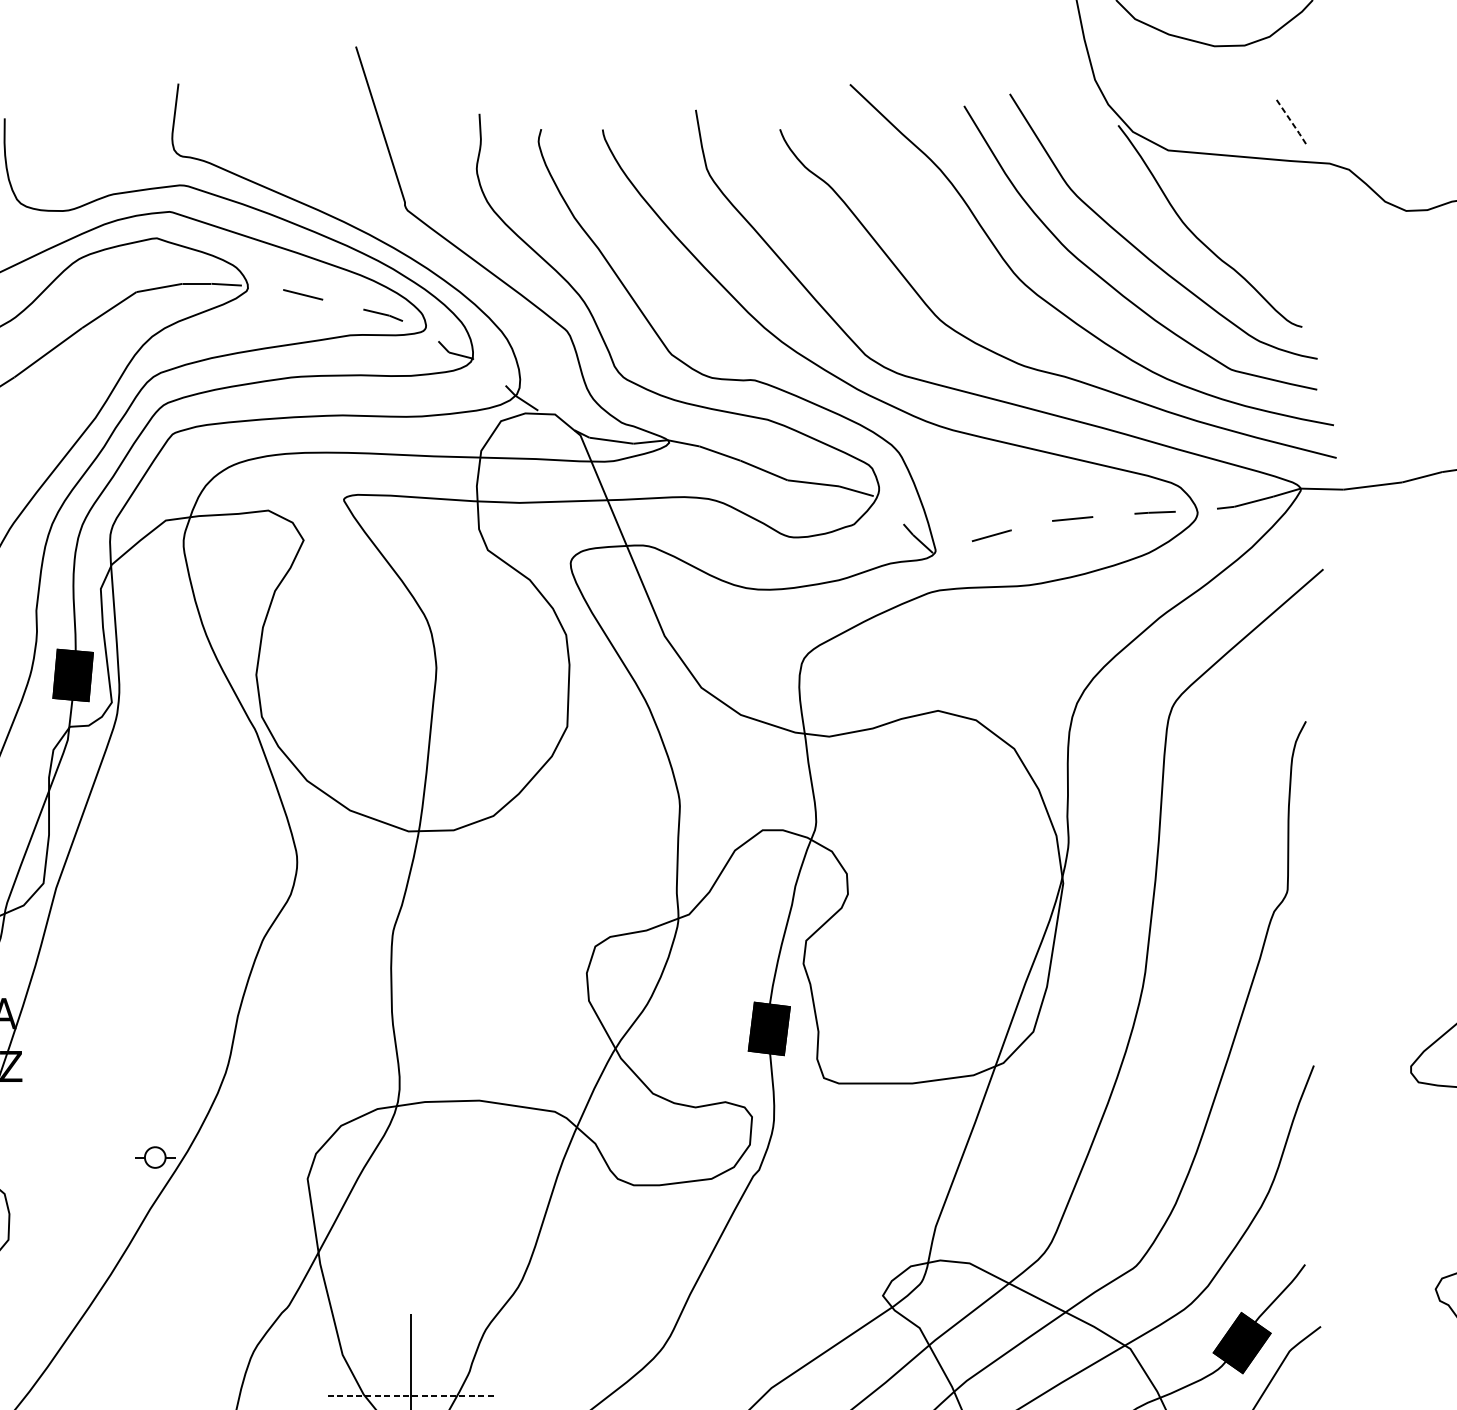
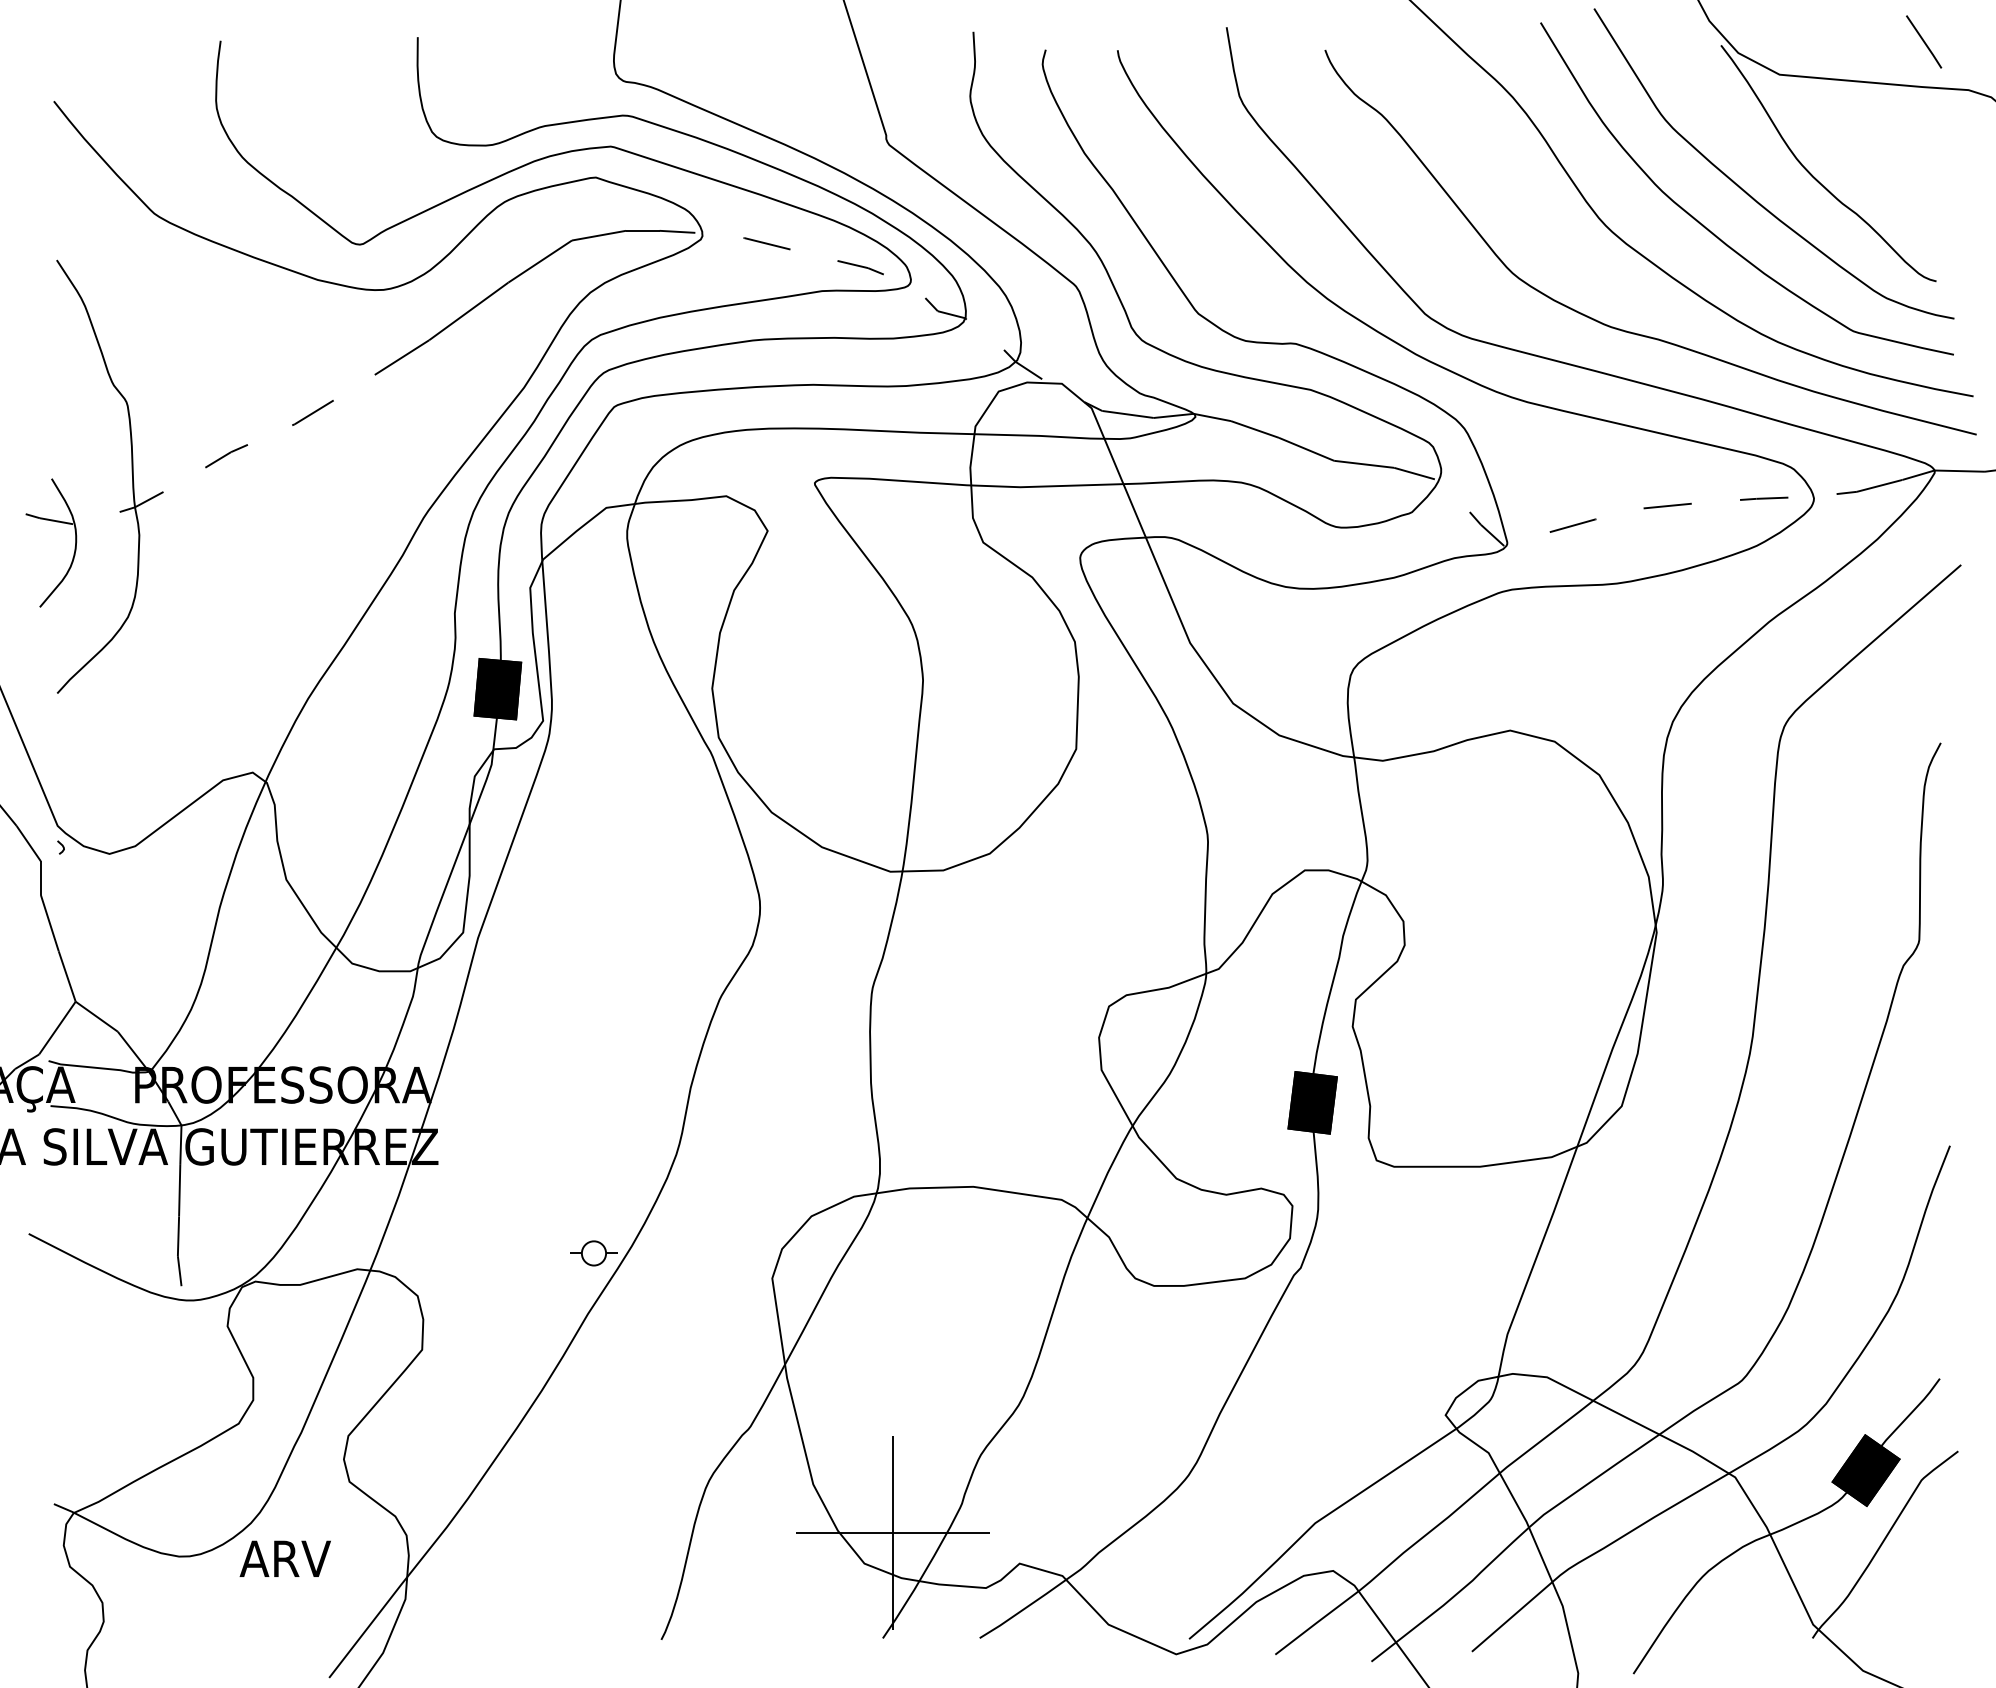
line: (1292, 122) -> (1924, 42), dashed -> solid
line: (411, 1395) -> (893, 1532), dashed -> solid

